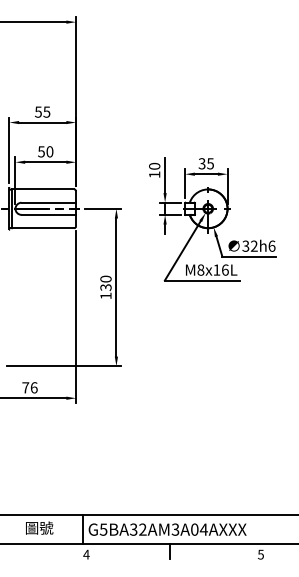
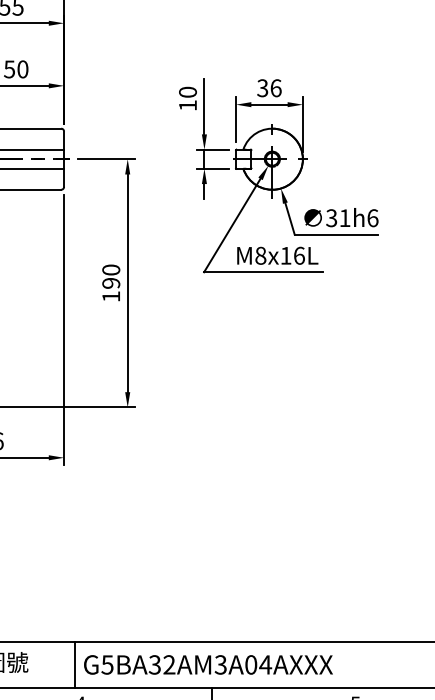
text: (210, 163) -> (275, 87), 35 -> 36
text: (253, 245) -> (343, 217), 32h6 -> 31h6
text: (105, 287) -> (110, 283), 130 -> 190

